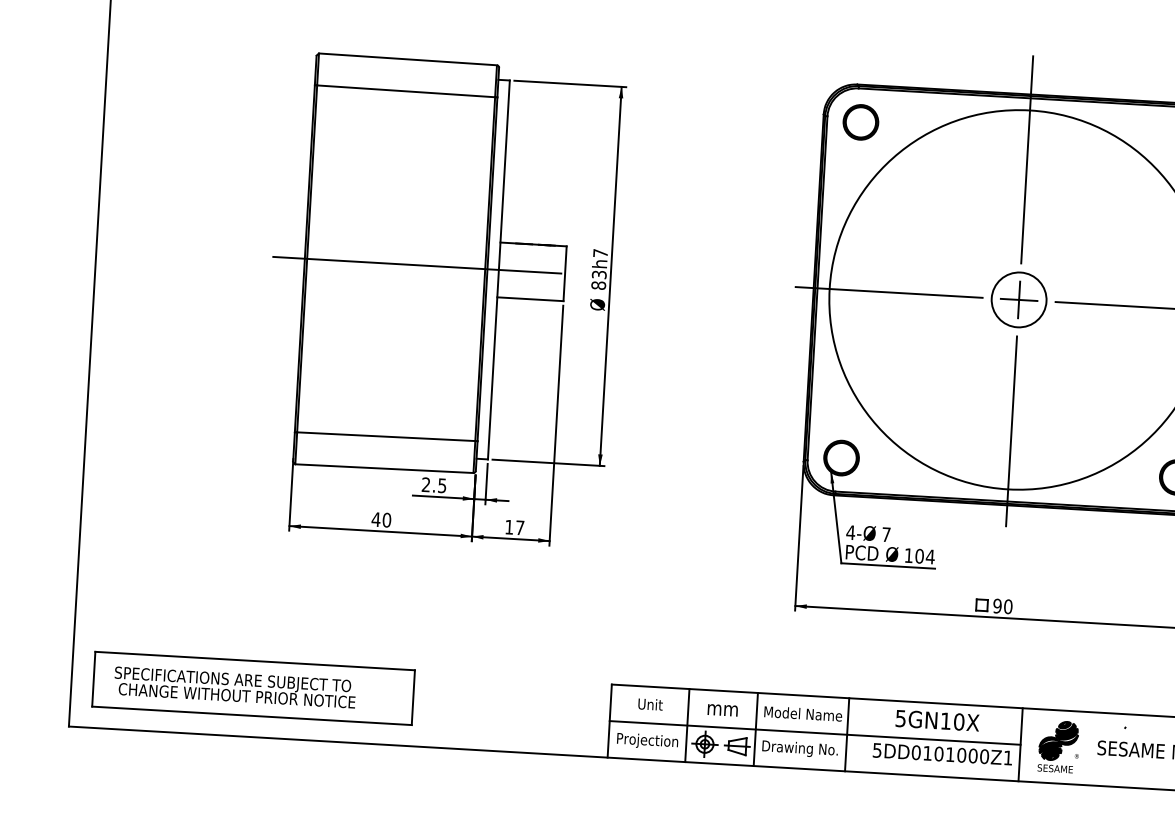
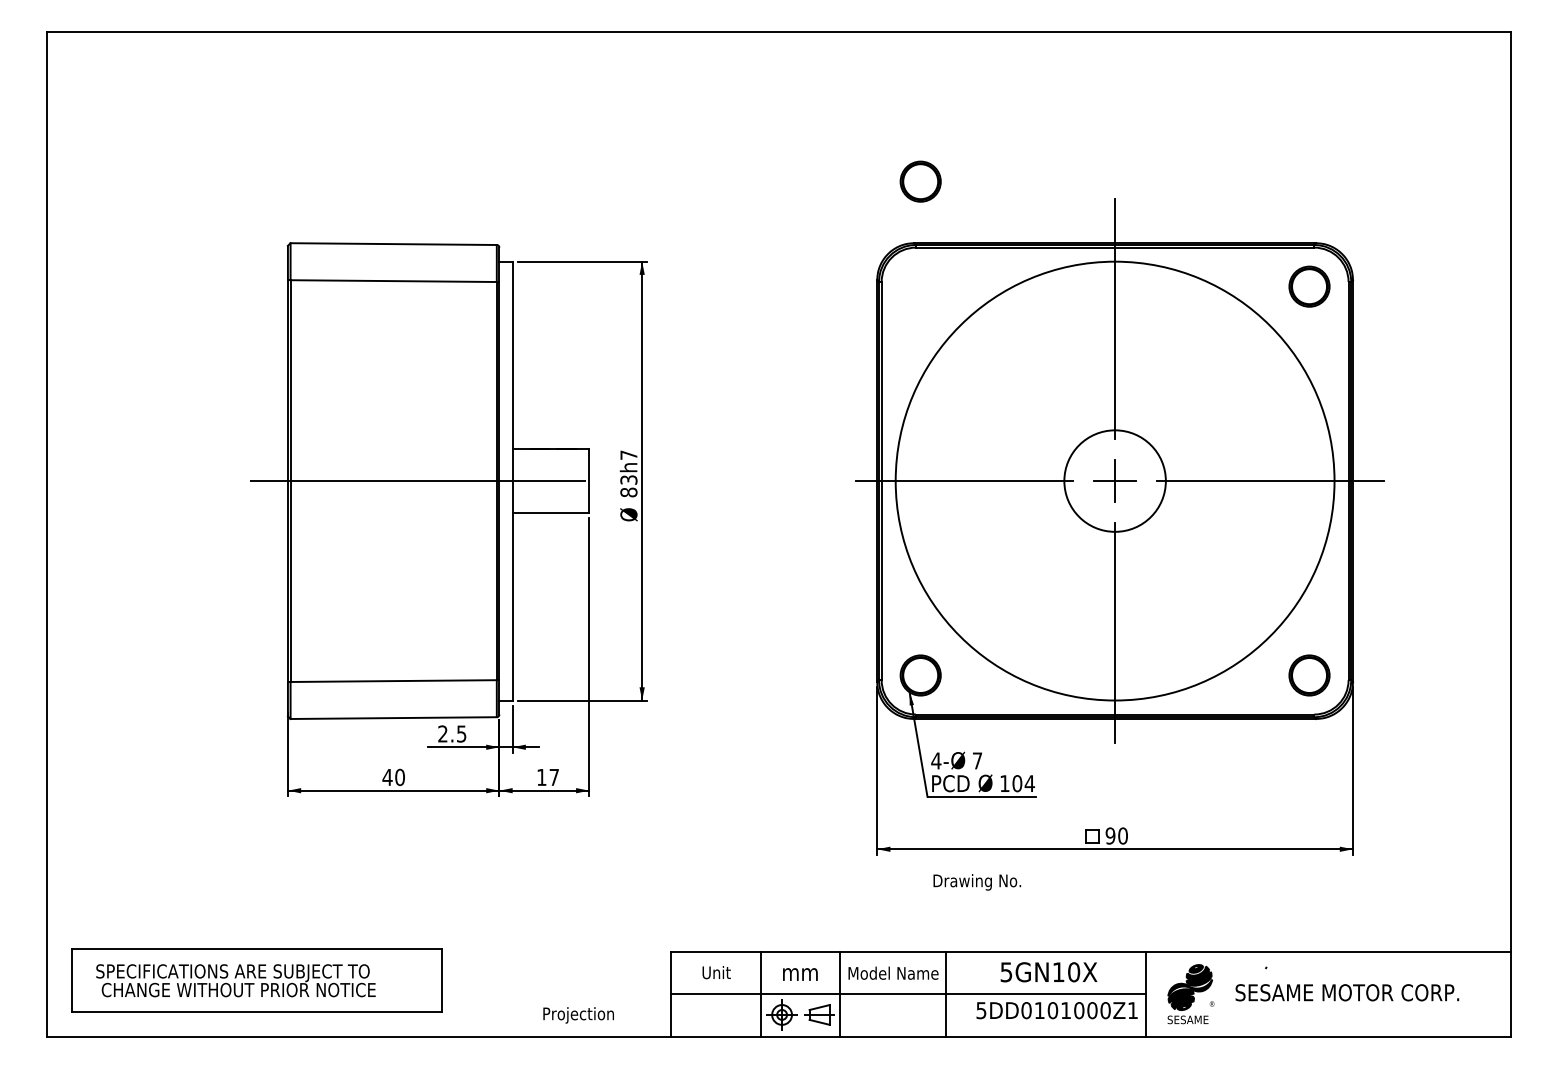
part: (860, 122) -> (920, 181), moved
circle: (1018, 299) -> (1114, 480), size x1.6
text: (647, 741) -> (578, 1015), moved
text: (800, 749) -> (977, 882), moved

